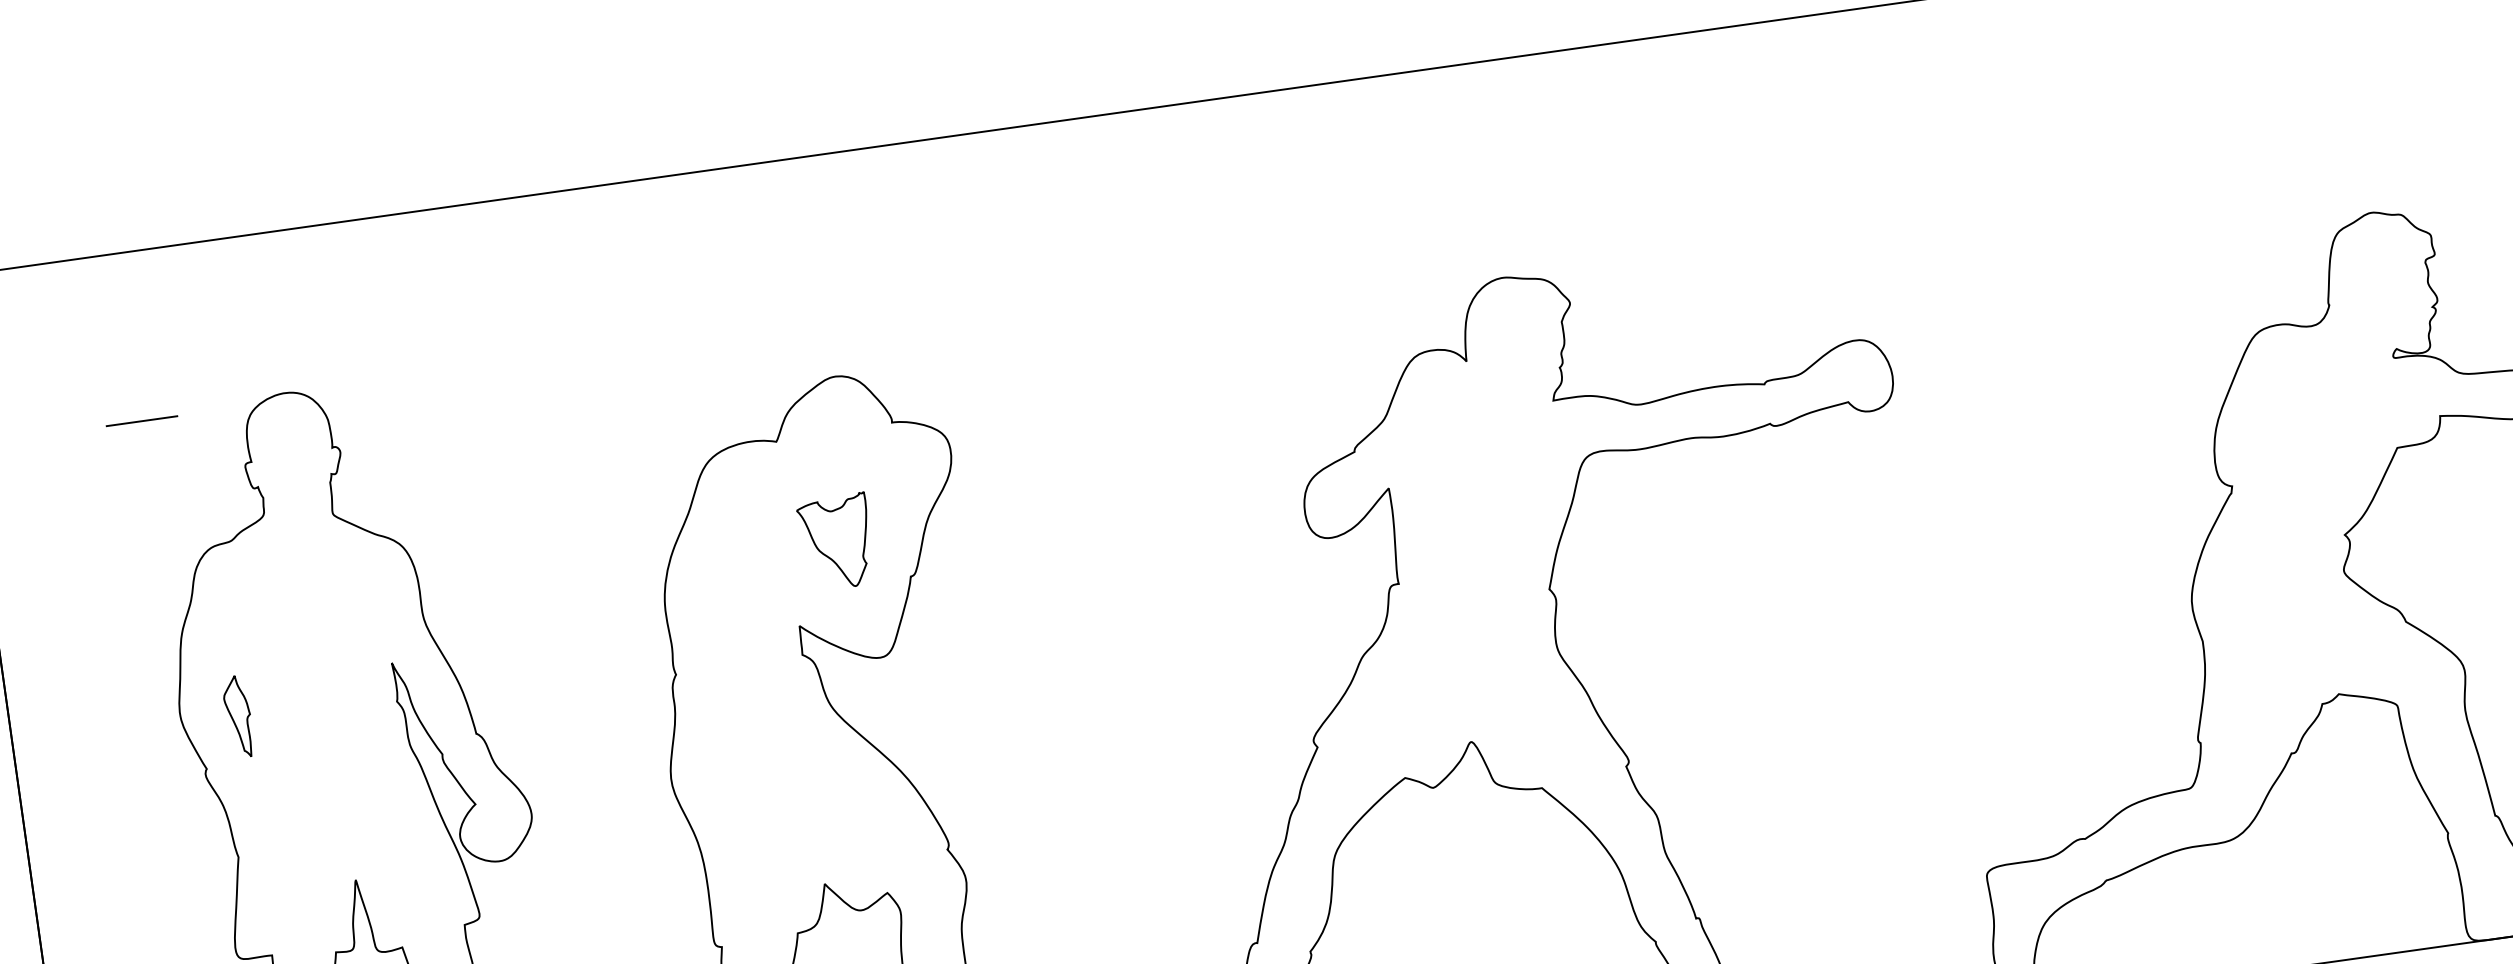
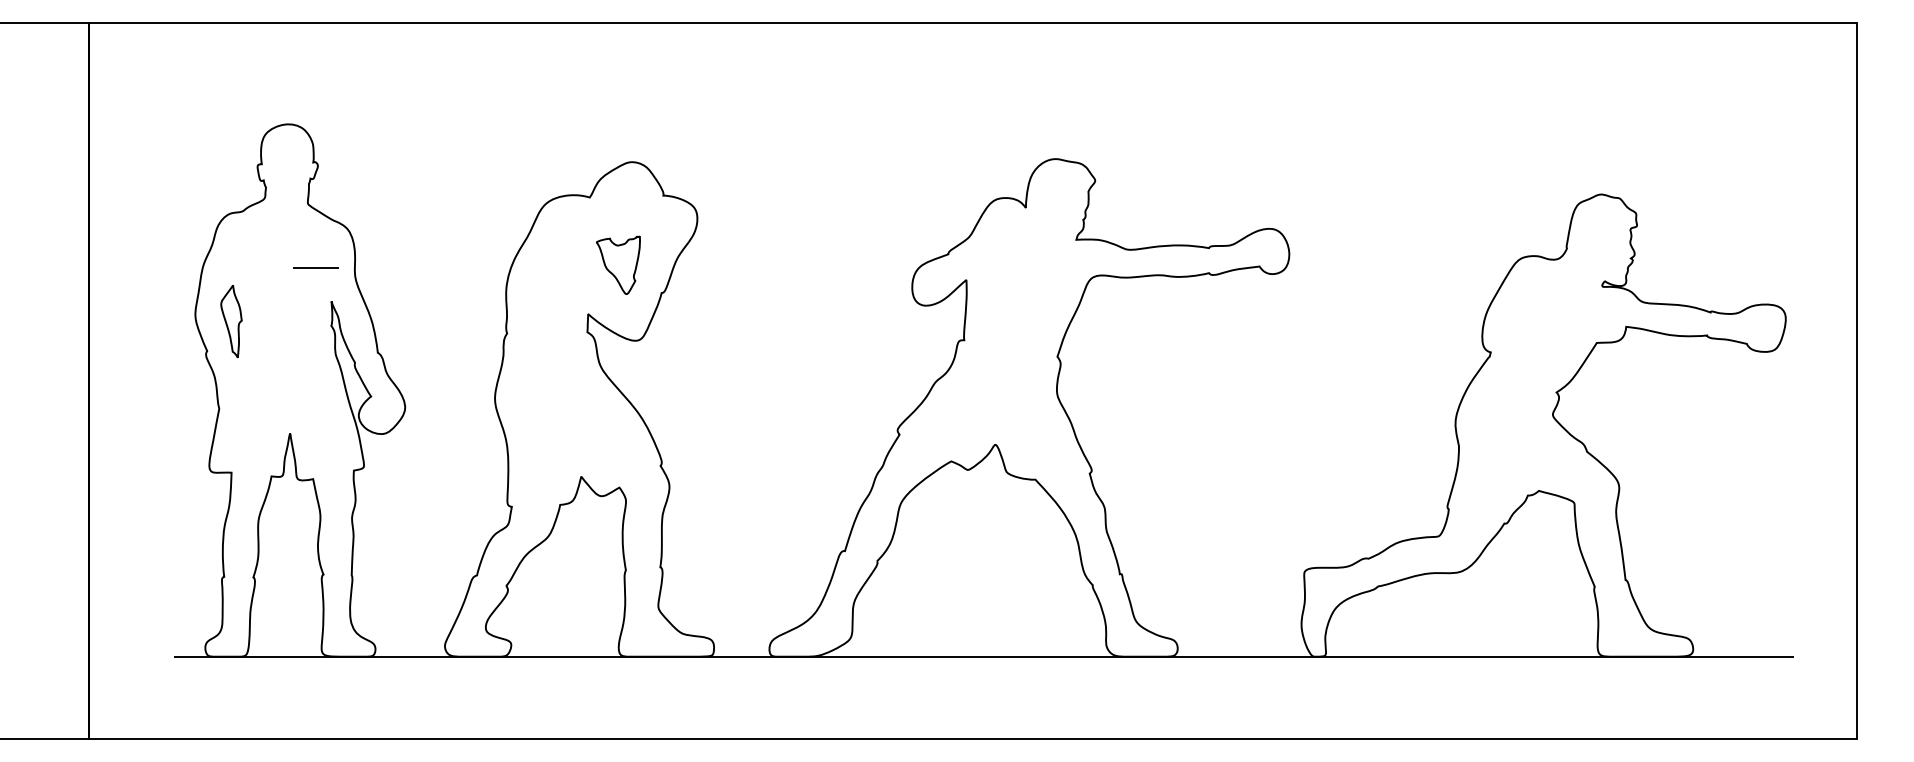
line: (140, 420) -> (315, 267), moved
part: (238, 716) -> (231, 321), size x1.4

